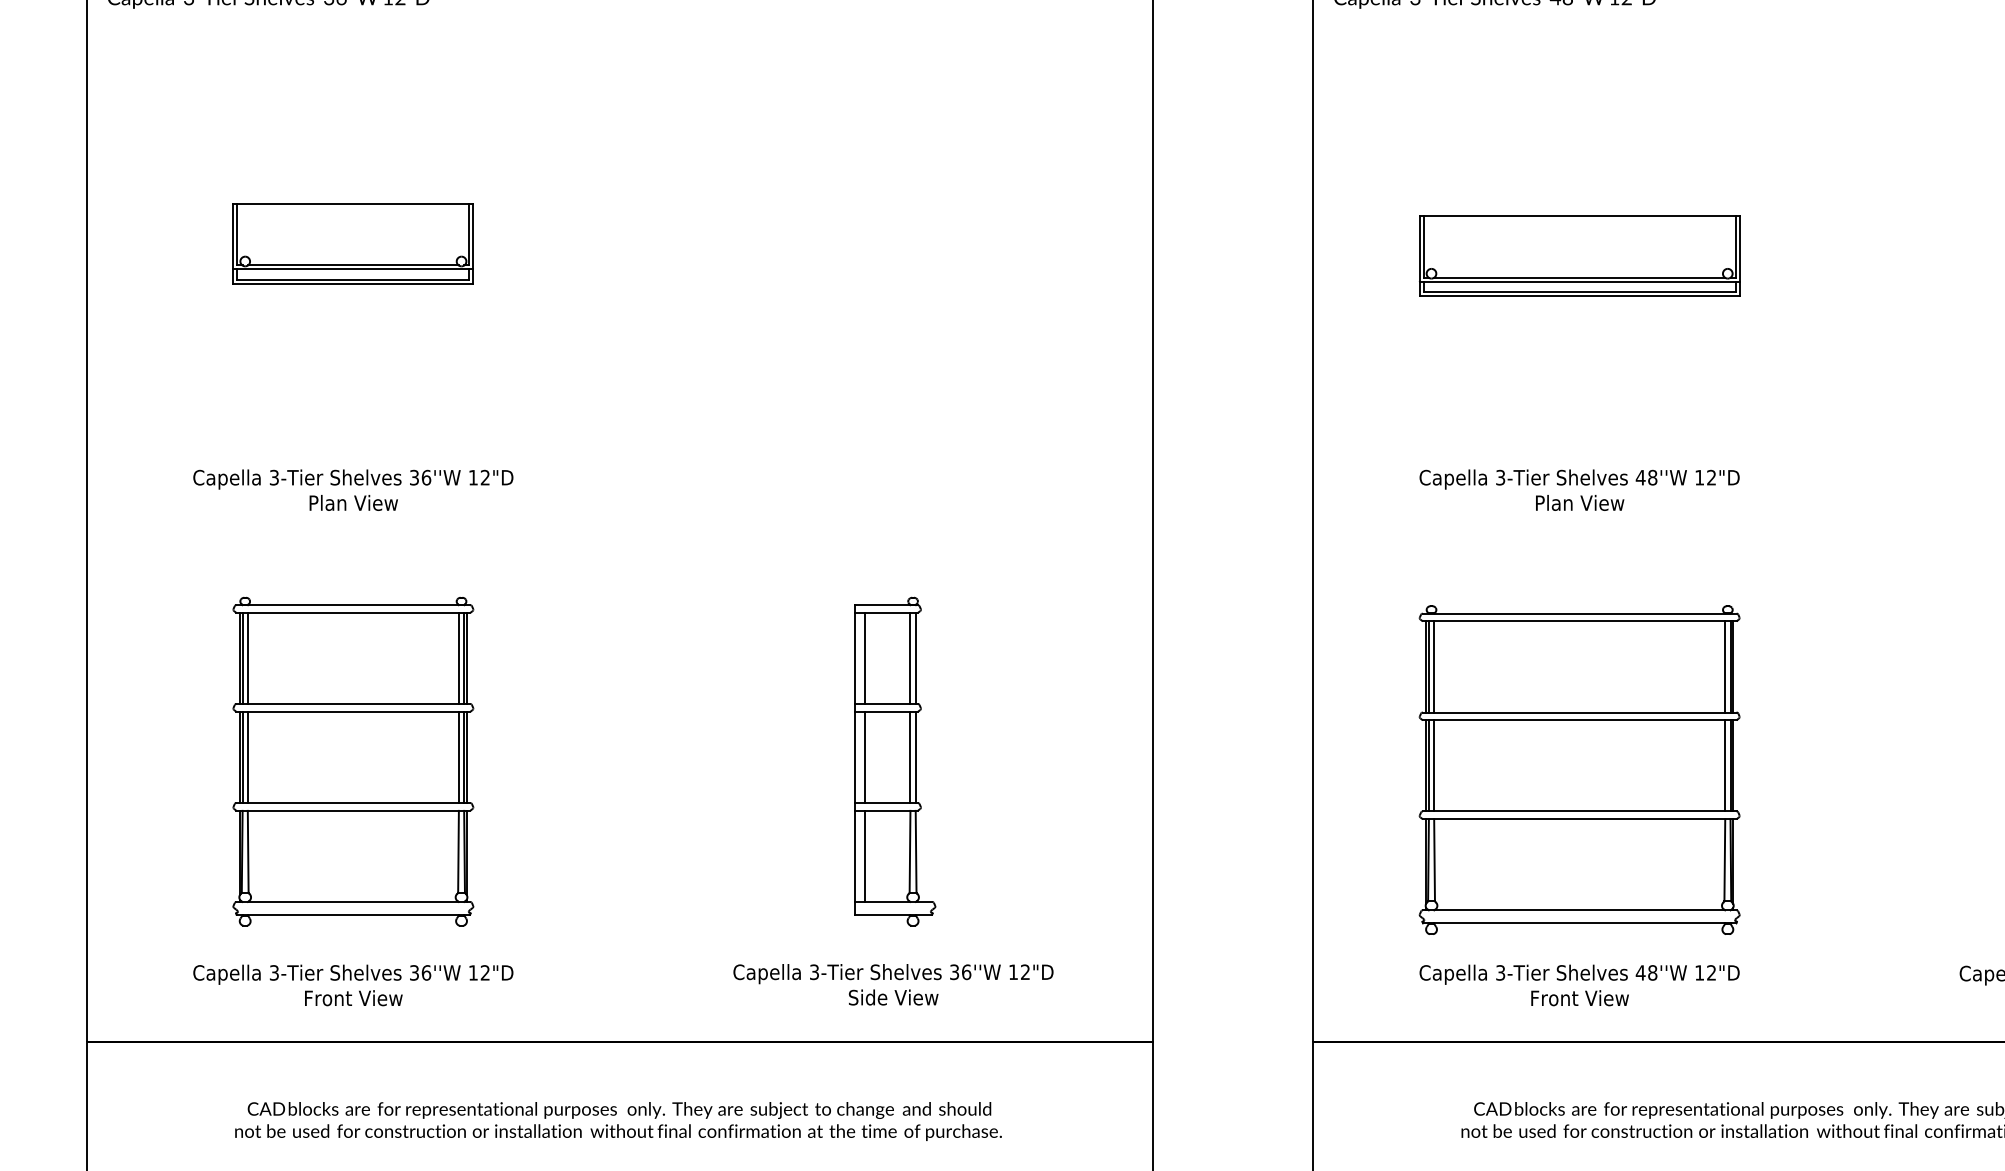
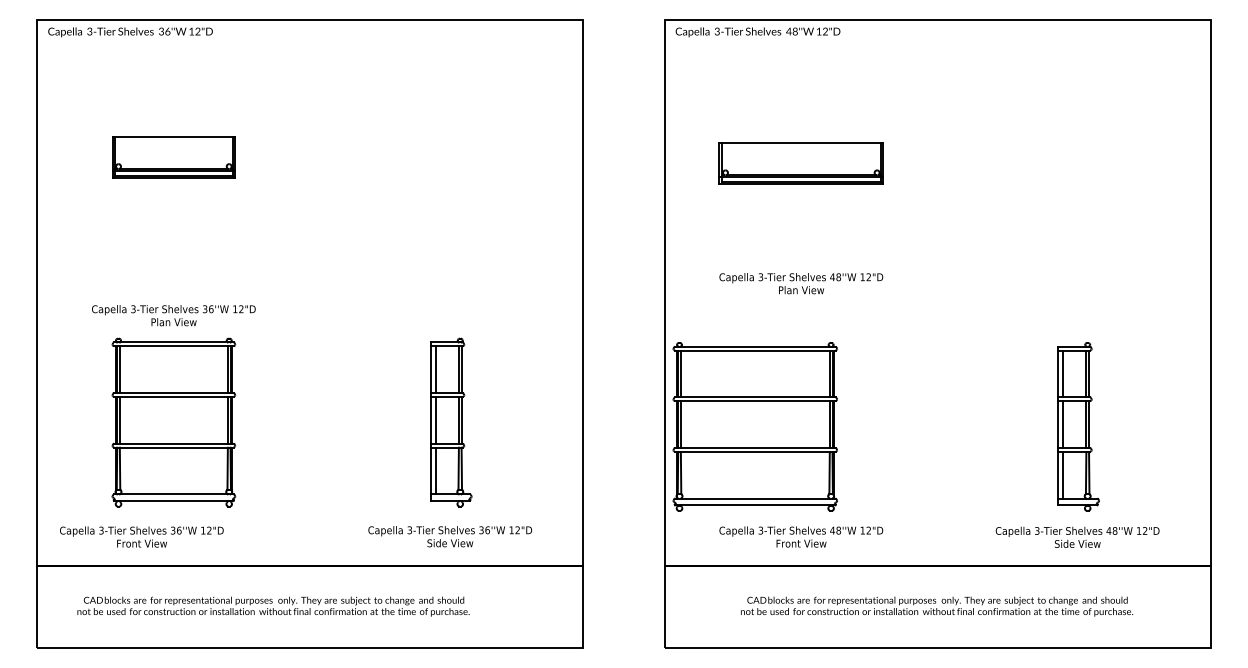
text: (352, 489) -> (173, 315), moved
part: (1578, 769) -> (754, 426), moved
text: (352, 984) -> (141, 536), moved
text: (618, 1121) -> (273, 606), moved

